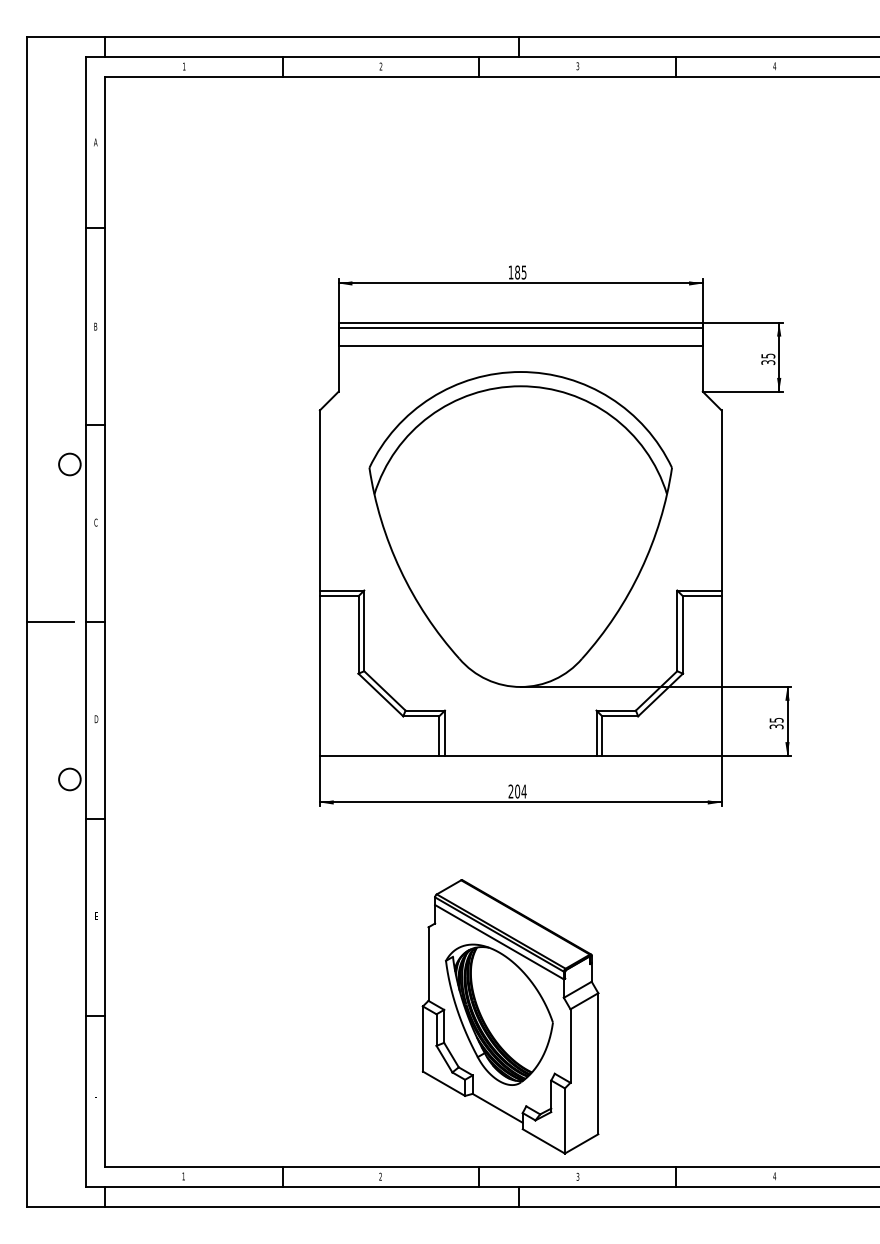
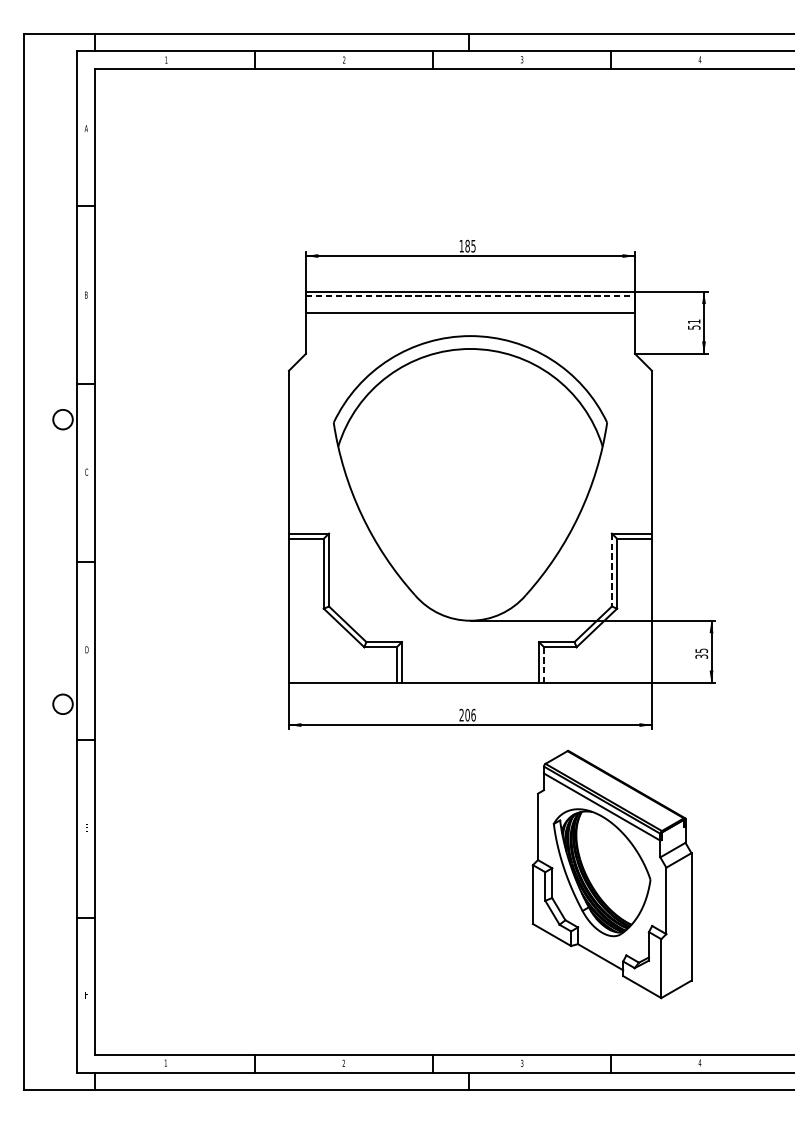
line: (521, 327) -> (471, 295), solid -> dashed
text: (768, 358) -> (694, 323), 35 -> 51
line: (49, 622) -> (44, 562), removed
line: (677, 631) -> (612, 570), solid -> dashed
line: (602, 736) -> (544, 665), solid -> dashed
text: (523, 791) -> (472, 715), 204 -> 206
part: (510, 1016) -> (612, 874), moved

